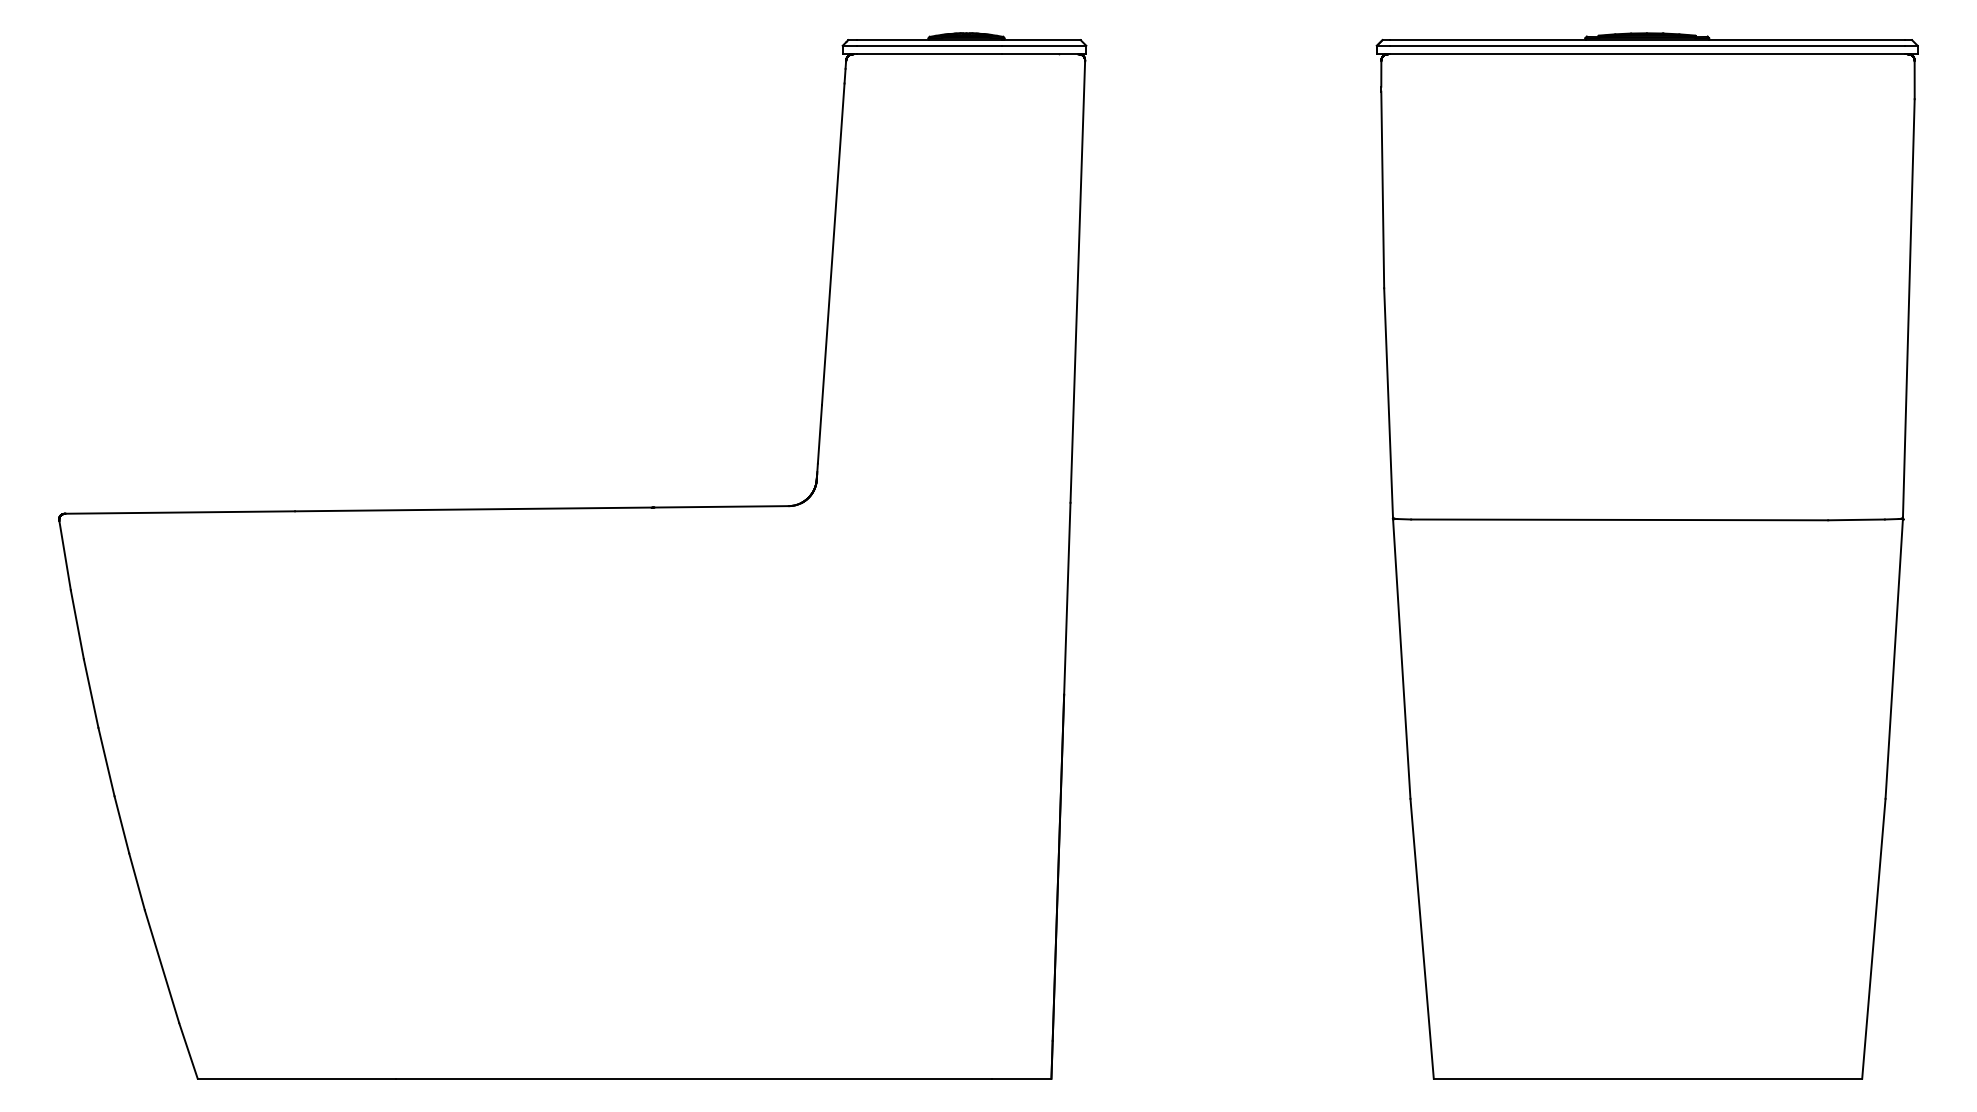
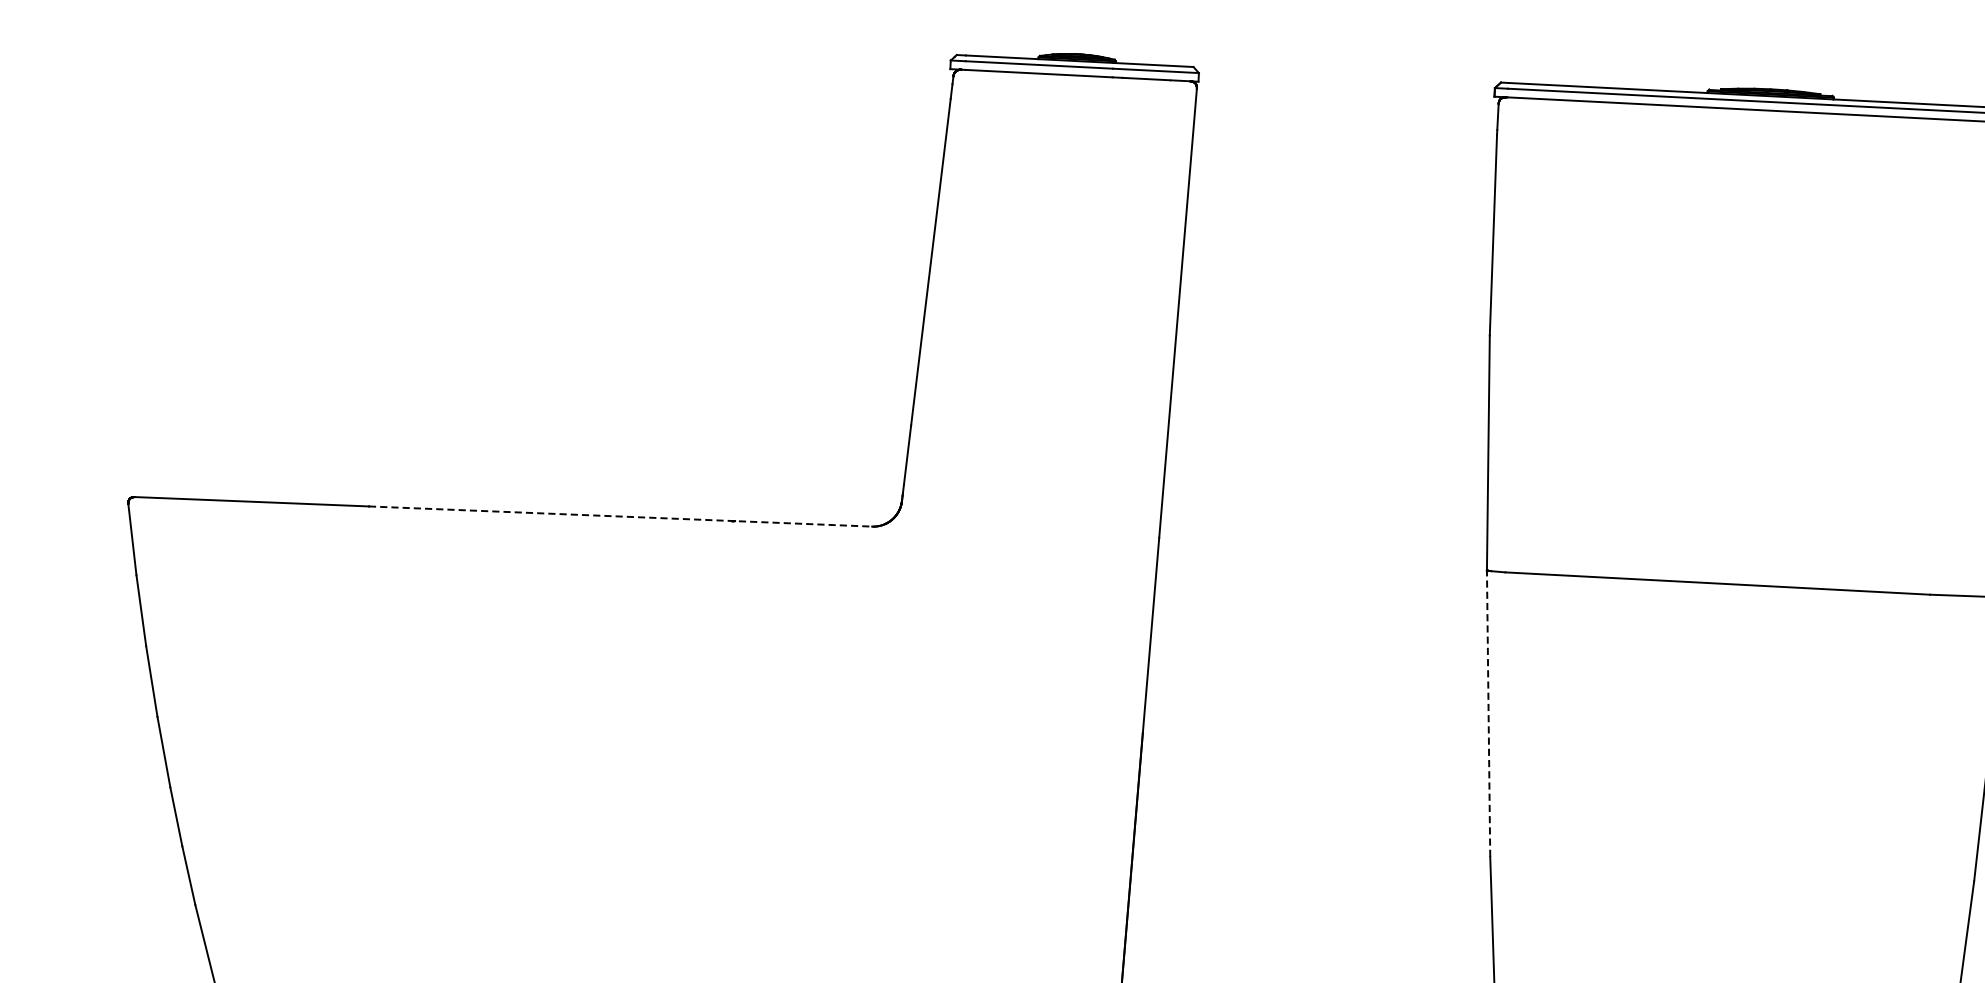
line: (541, 508) -> (620, 516), solid -> dashed
line: (1401, 658) -> (1488, 713), solid -> dashed

